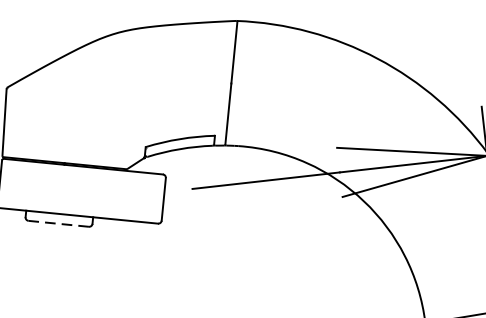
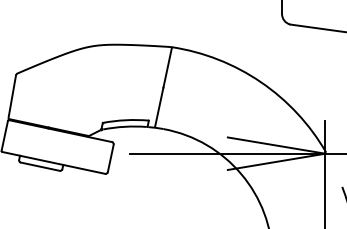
line: (58, 223) -> (40, 166), dashed -> solid

